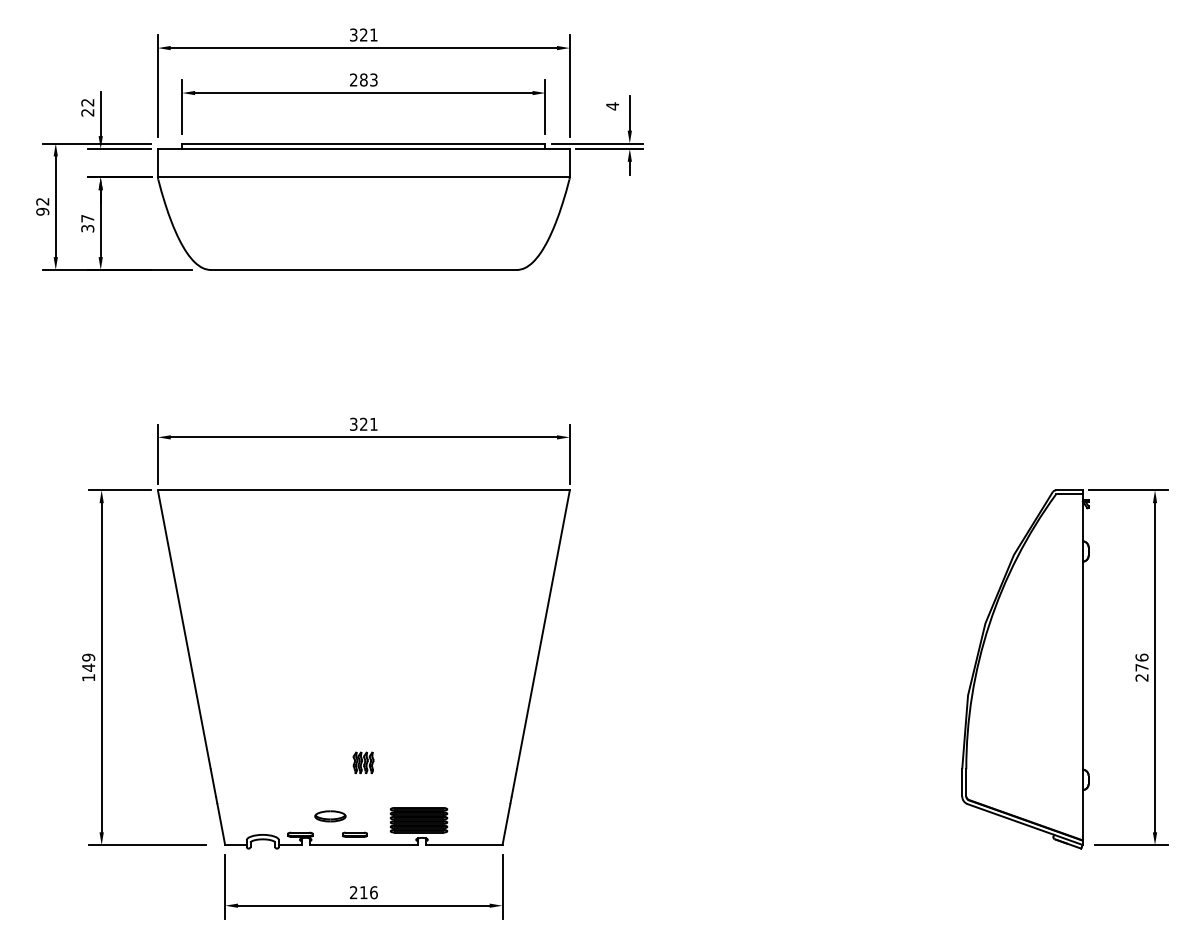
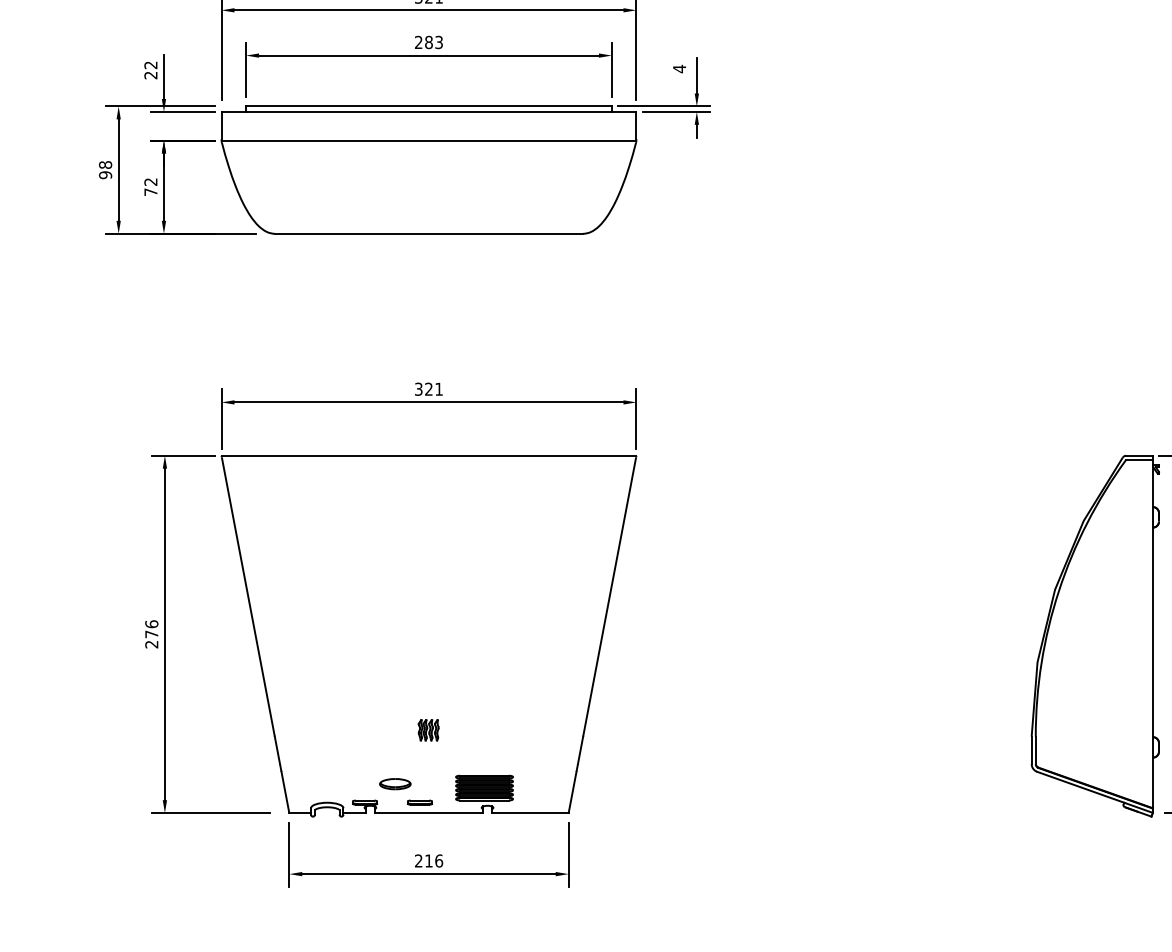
text: (42, 201) -> (105, 164), 92 -> 98
text: (87, 223) -> (150, 186), 37 -> 72
text: (88, 667) -> (151, 634), 149 -> 276

